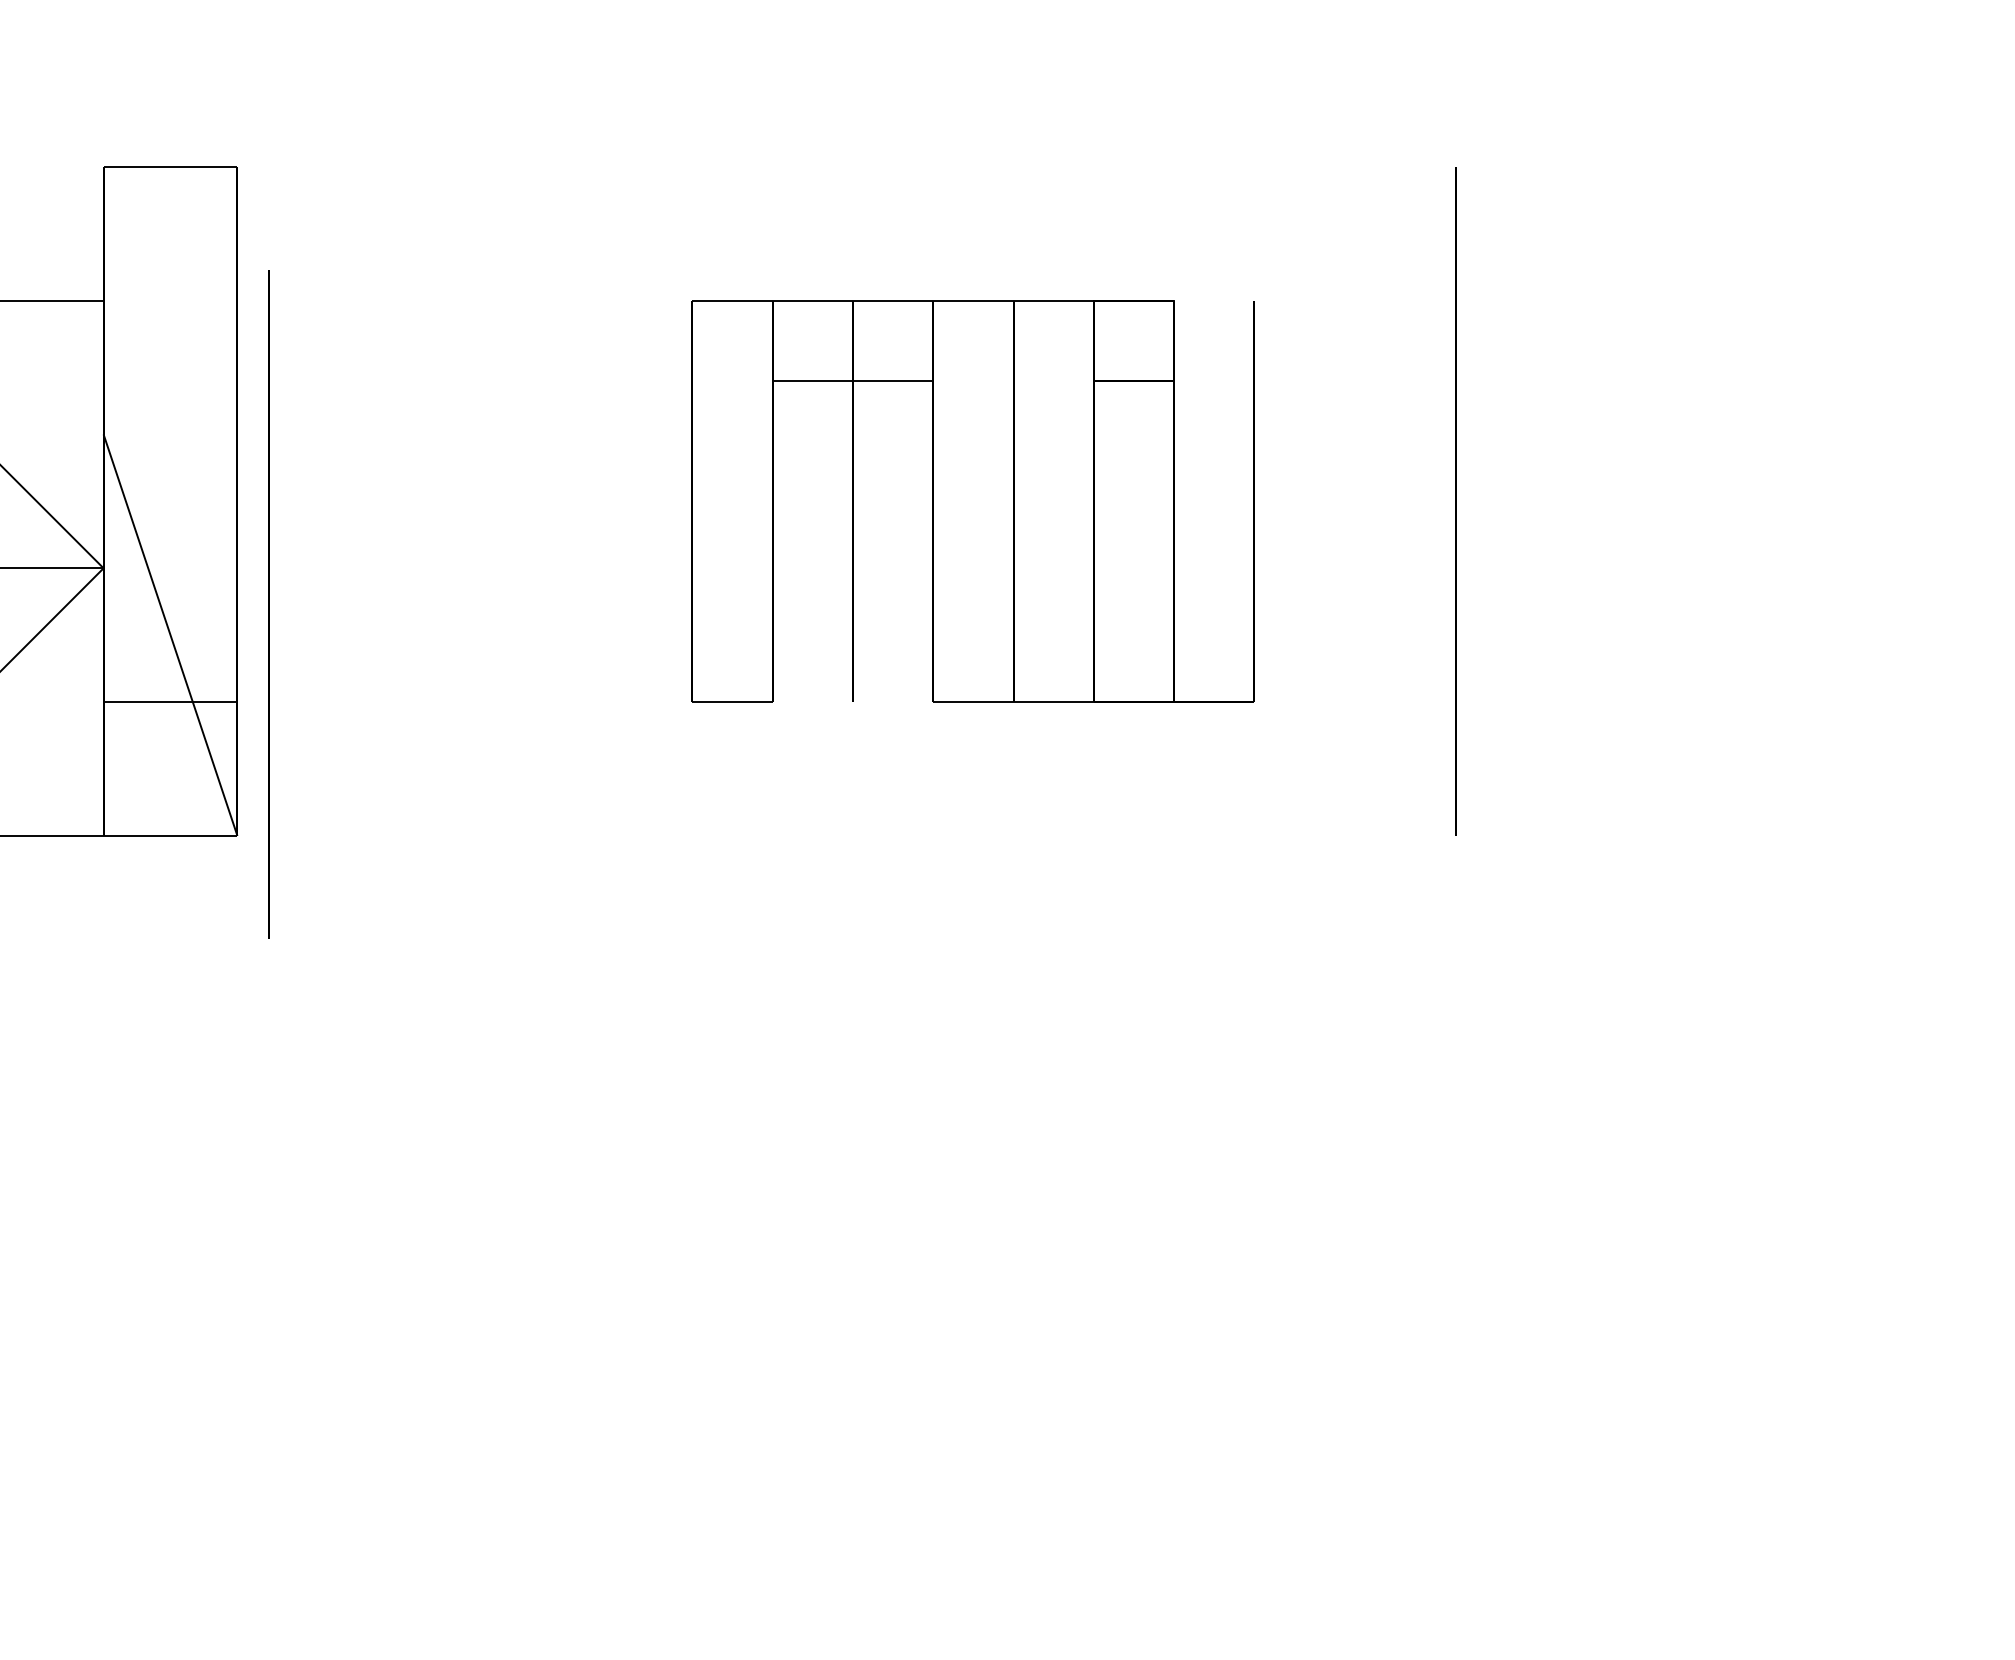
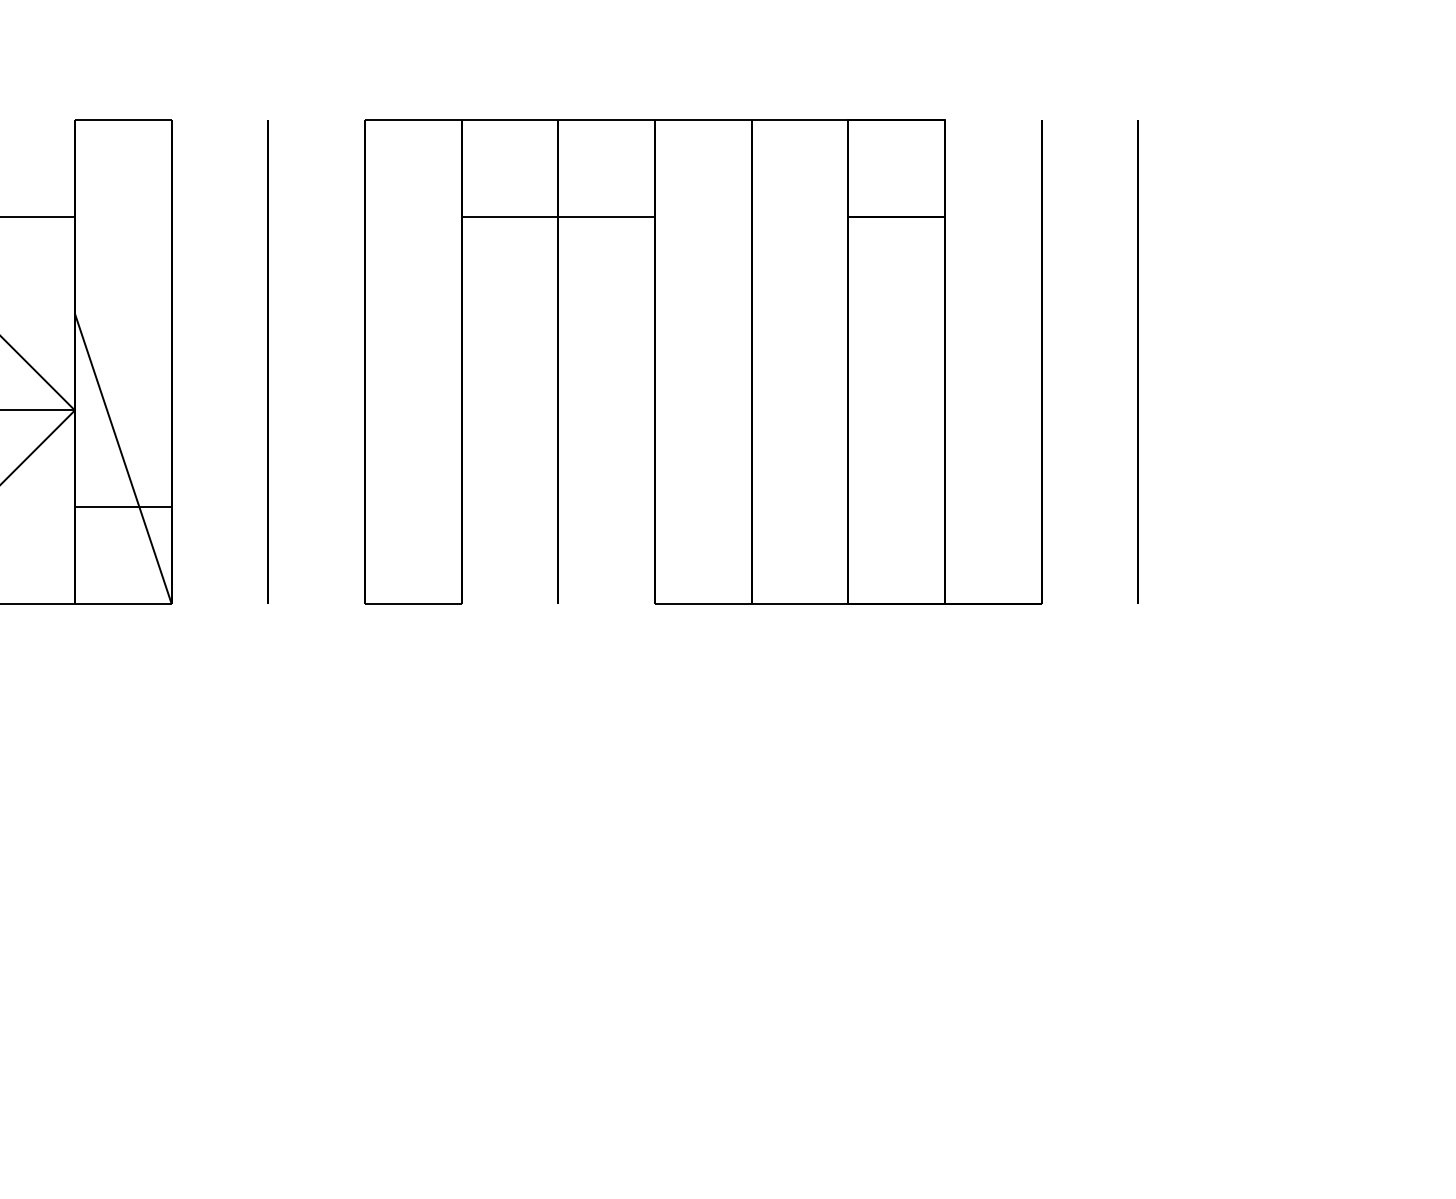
part: (973, 501) -> (703, 362), size x1.67
line: (1455, 501) -> (1138, 362), moved
line: (268, 604) -> (267, 362), moved

